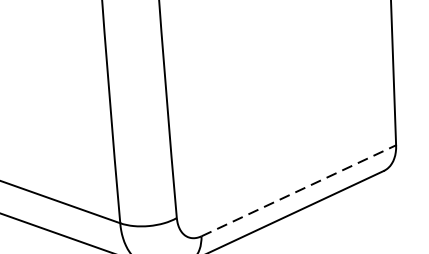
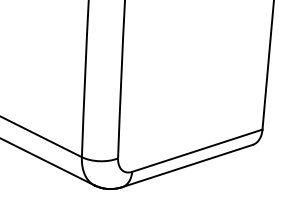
line: (298, 190) -> (197, 150), dashed -> solid

